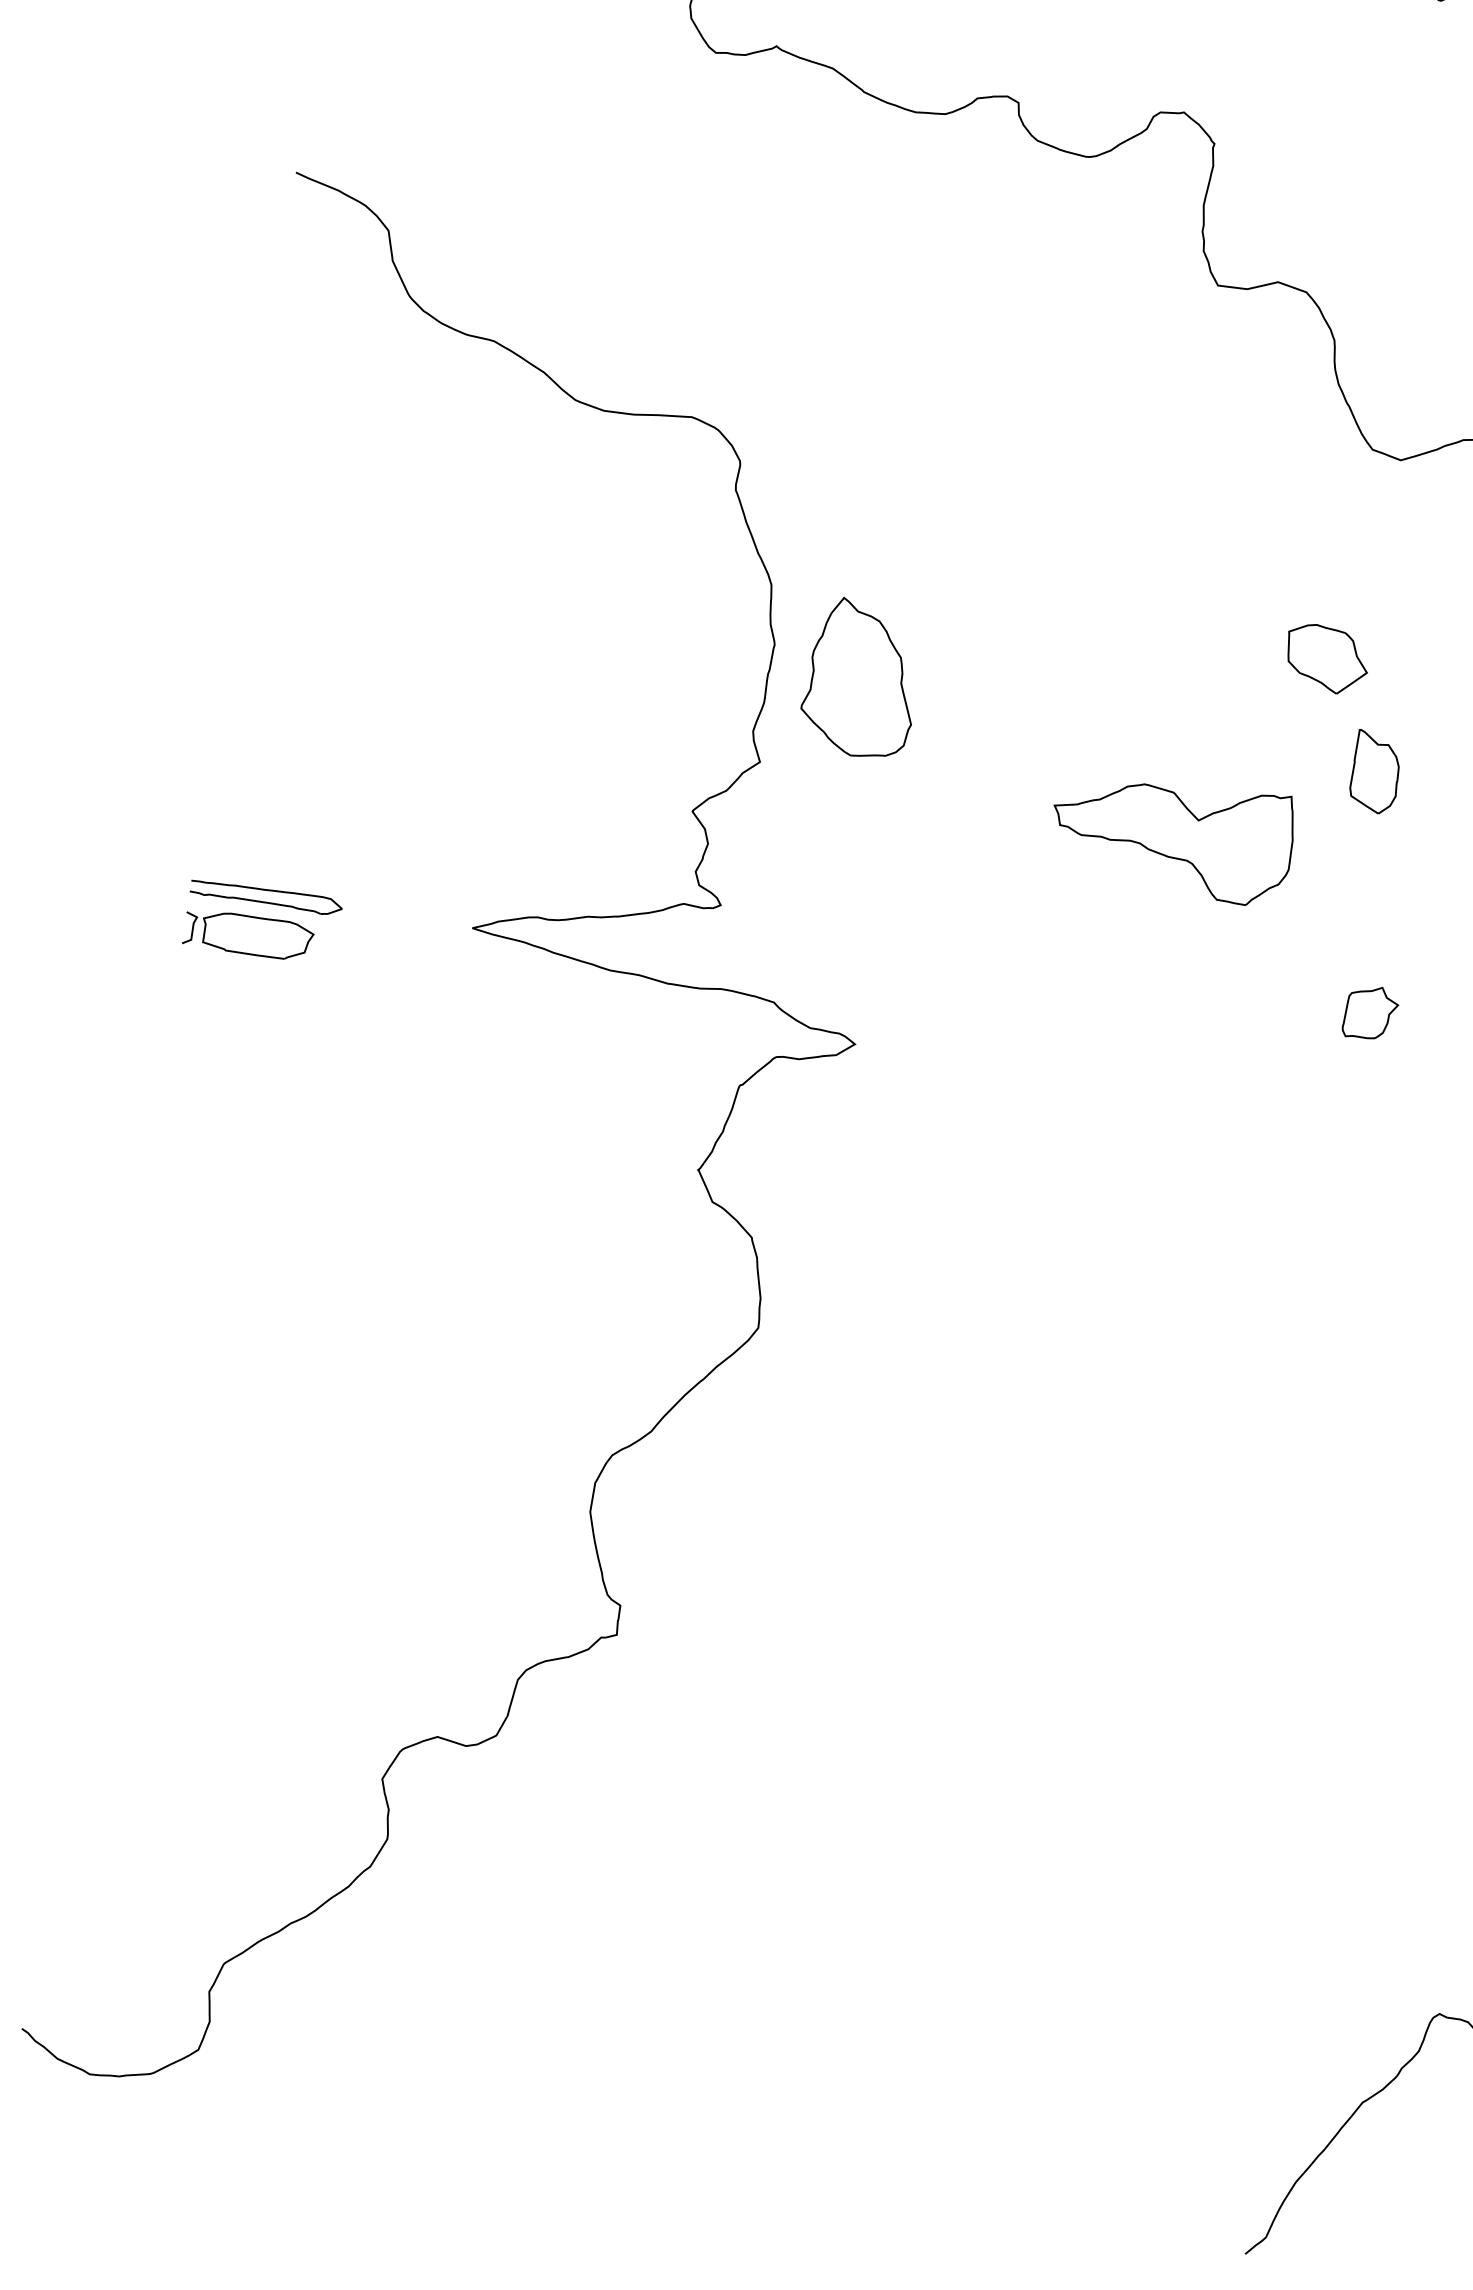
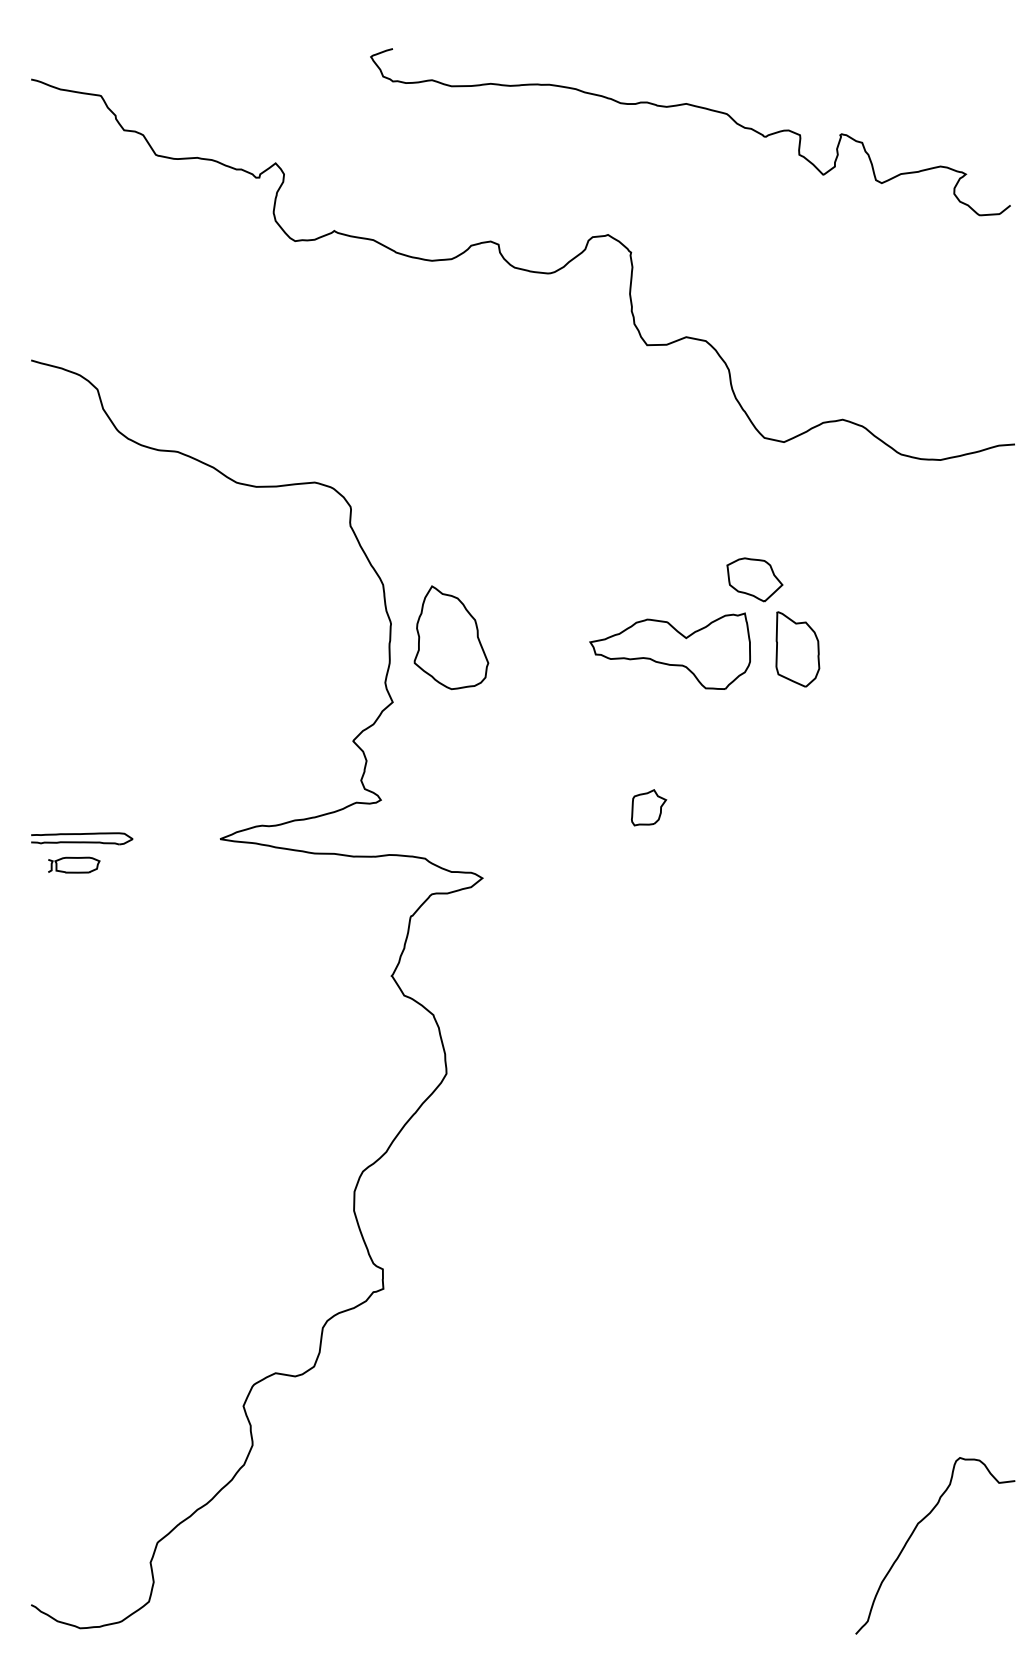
part: (1375, 772) -> (797, 649), size x1.4
part: (1170, 835) -> (669, 650), moved
part: (248, 933) -> (73, 864), size x0.6
part: (1371, 1012) -> (649, 807), moved

